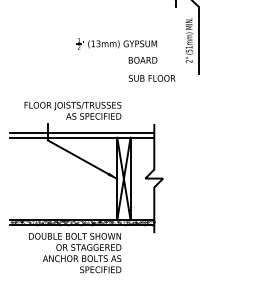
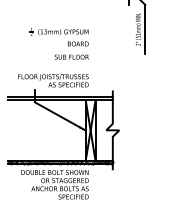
part: (116, 50) -> (58, 36), moved
text: (151, 78) -> (71, 57), moved

